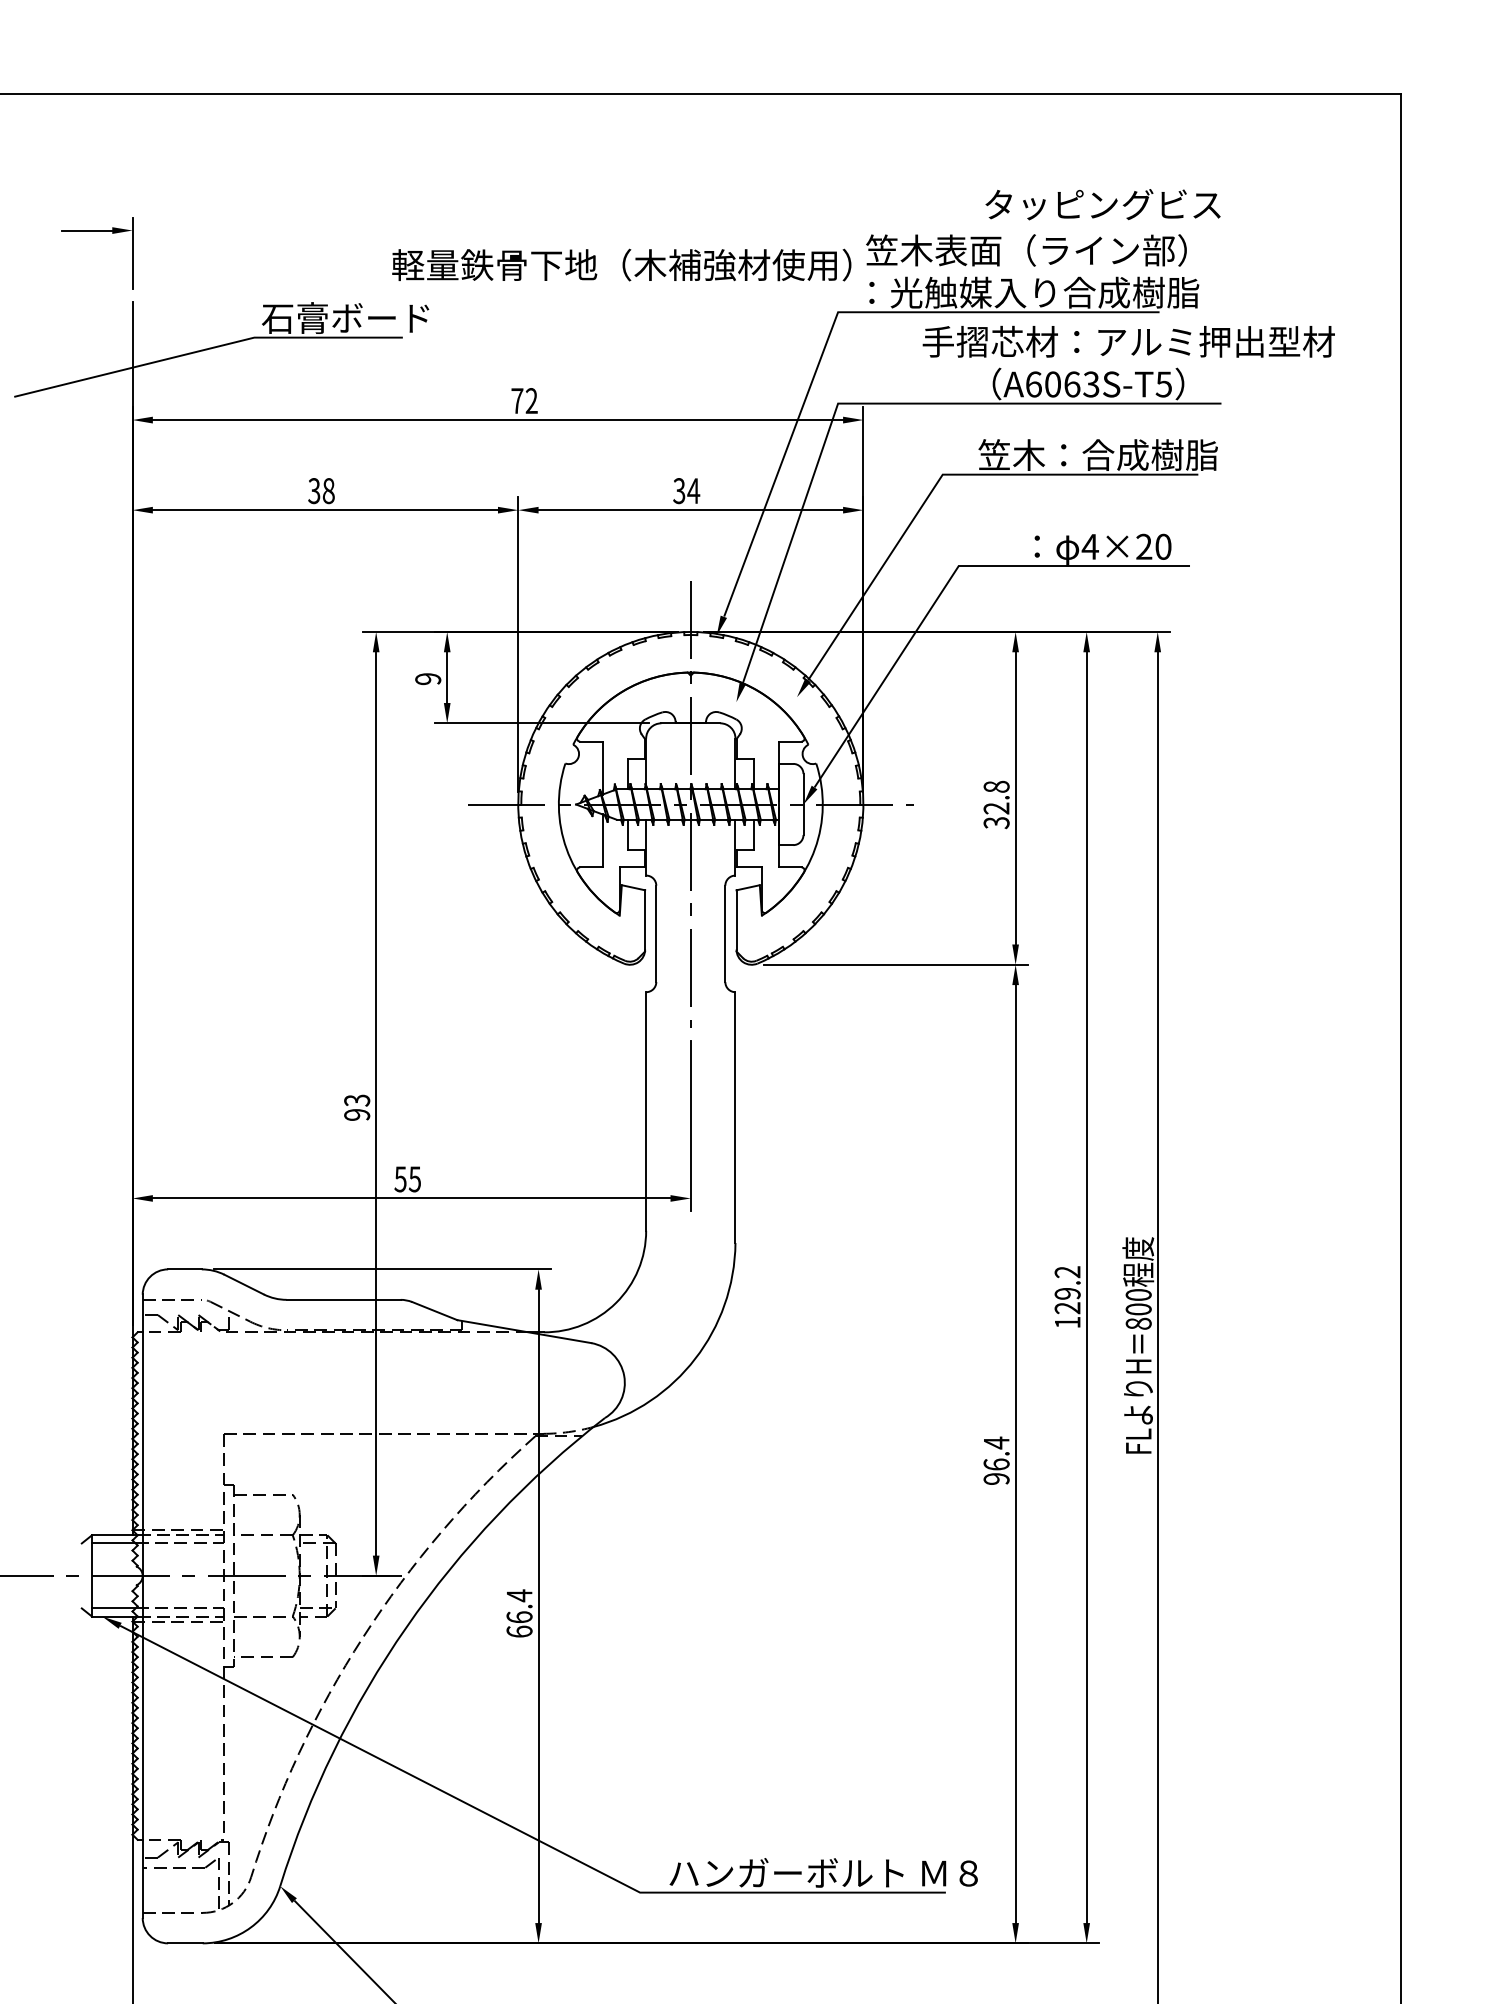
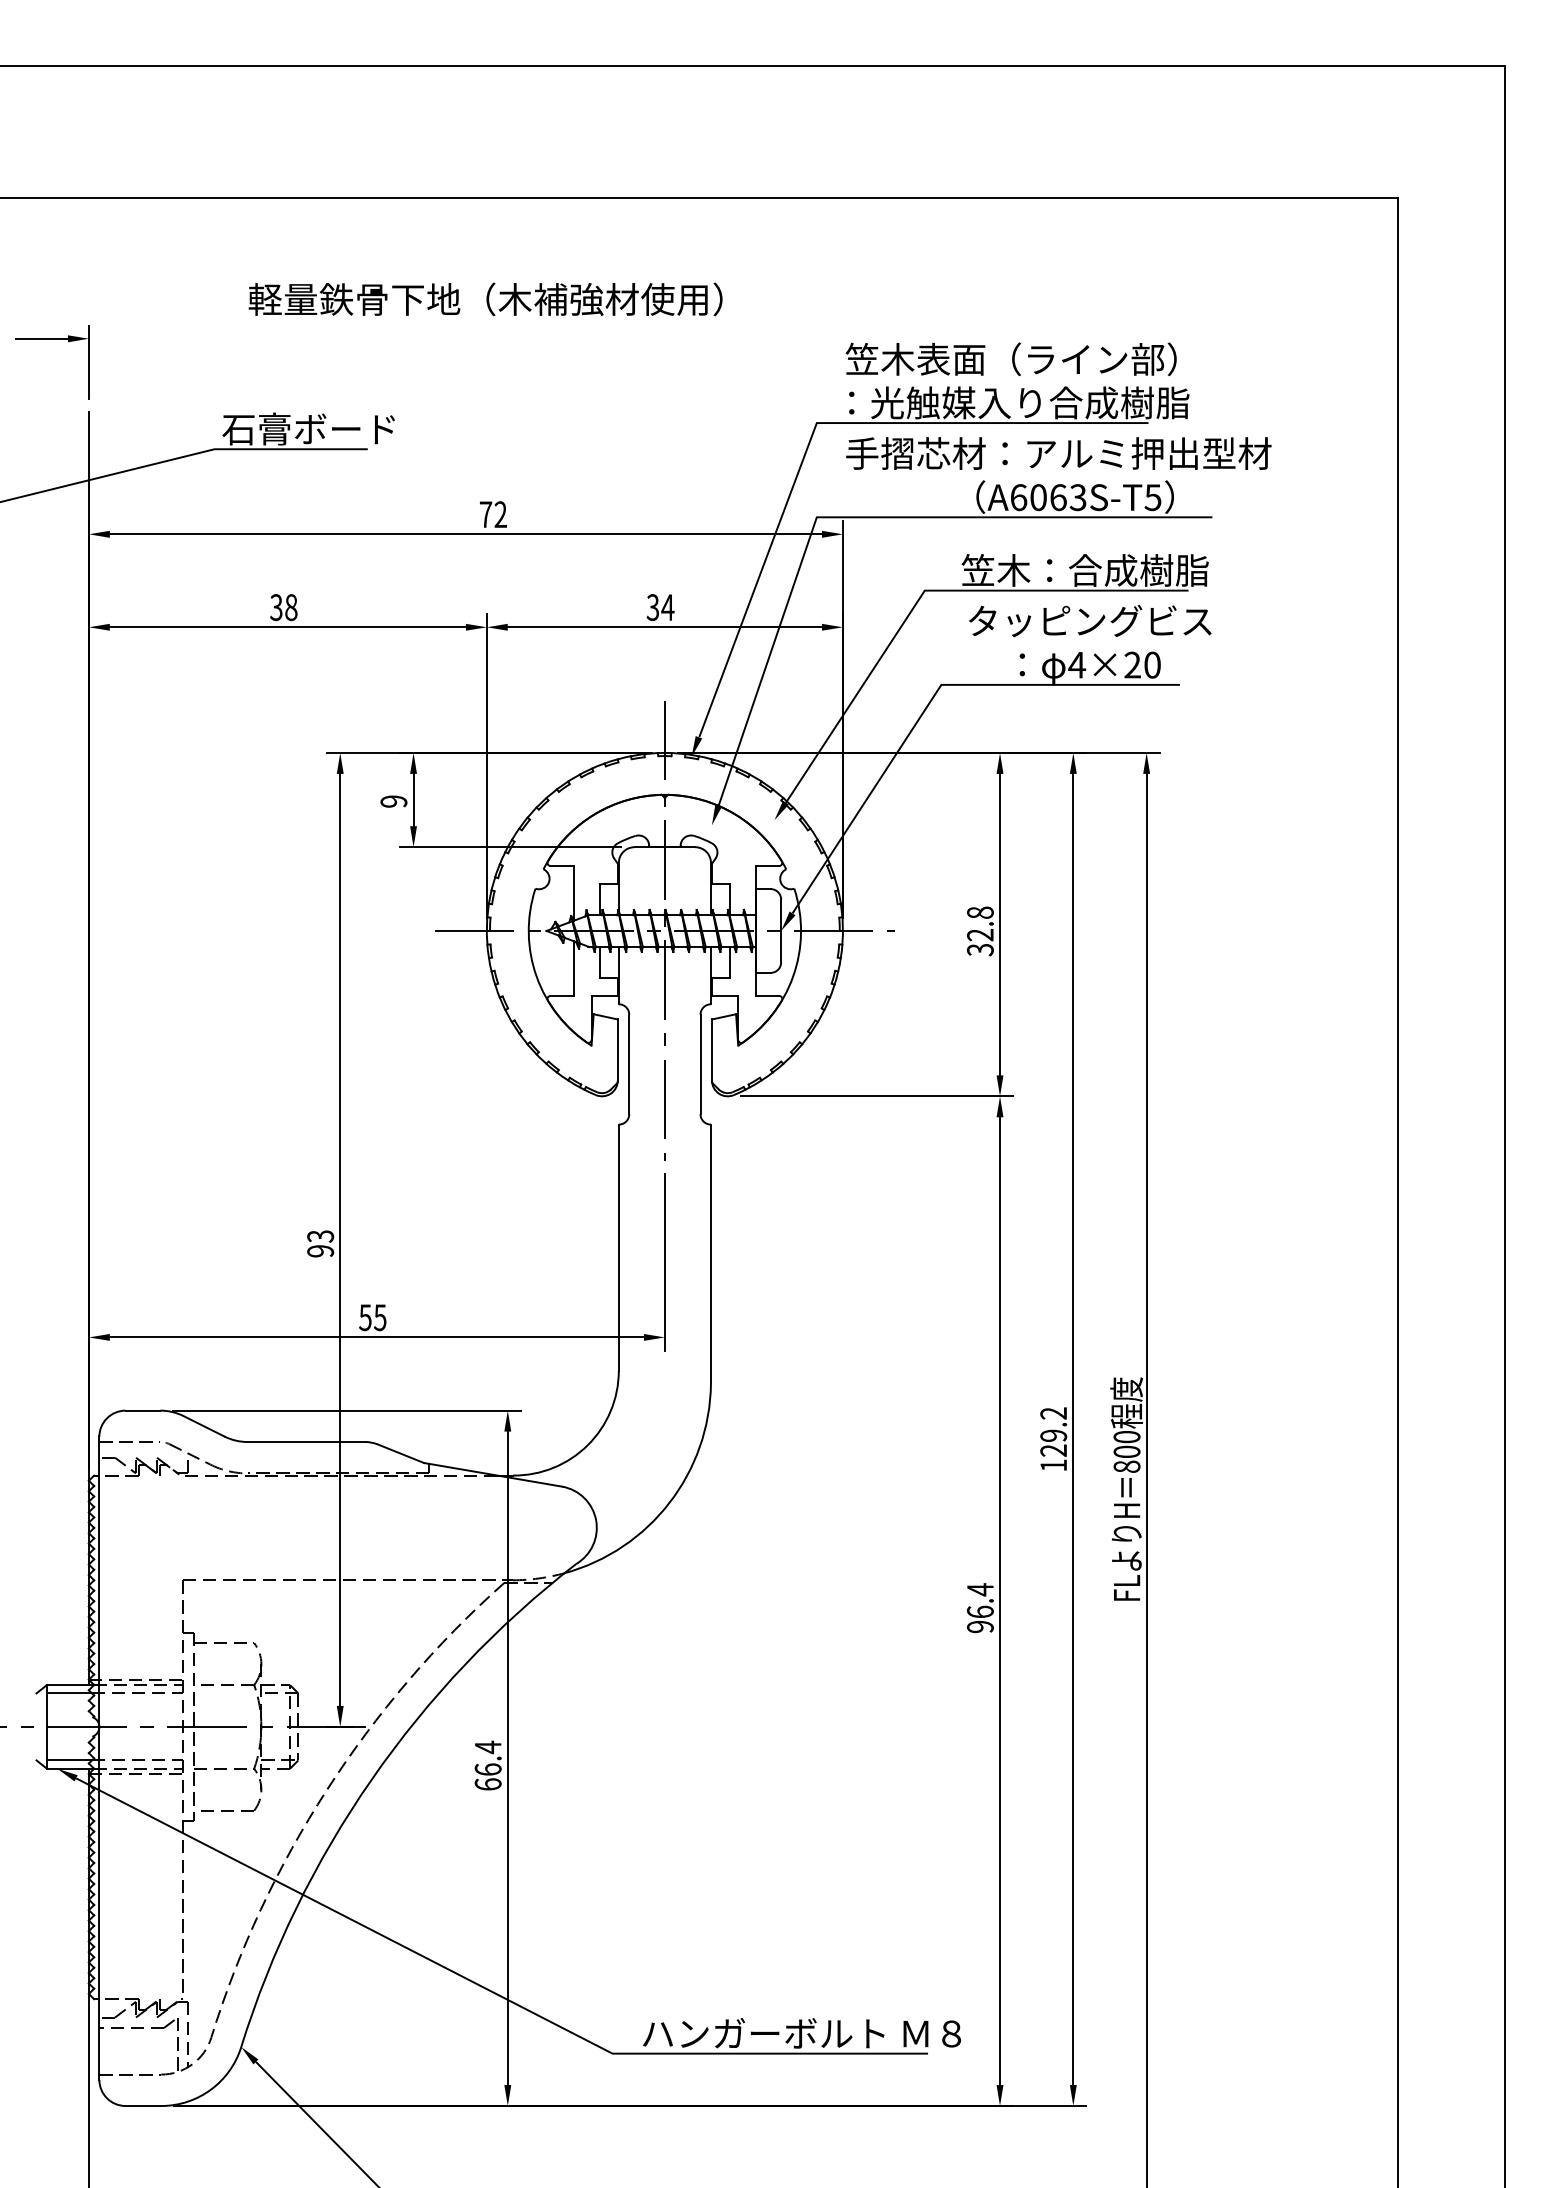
text: (1103, 205) -> (1090, 621), moved
text: (621, 265) -> (485, 299), moved
text: (1128, 341) -> (1058, 453), moved

